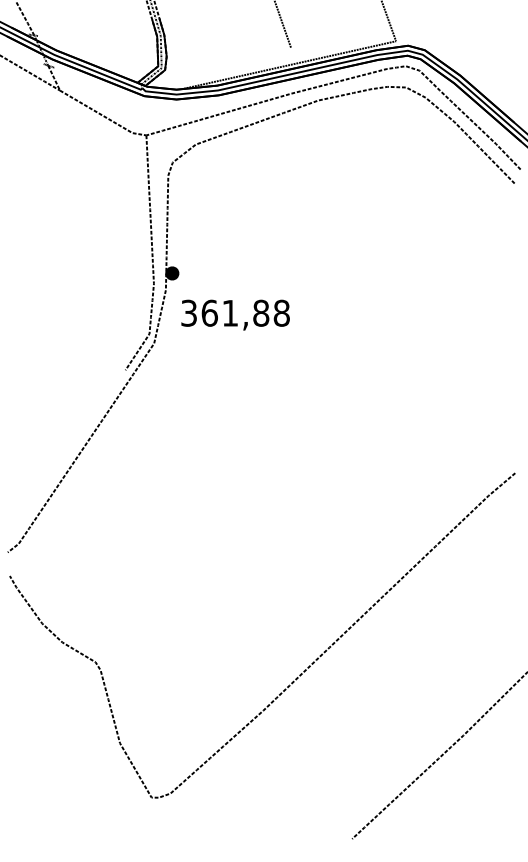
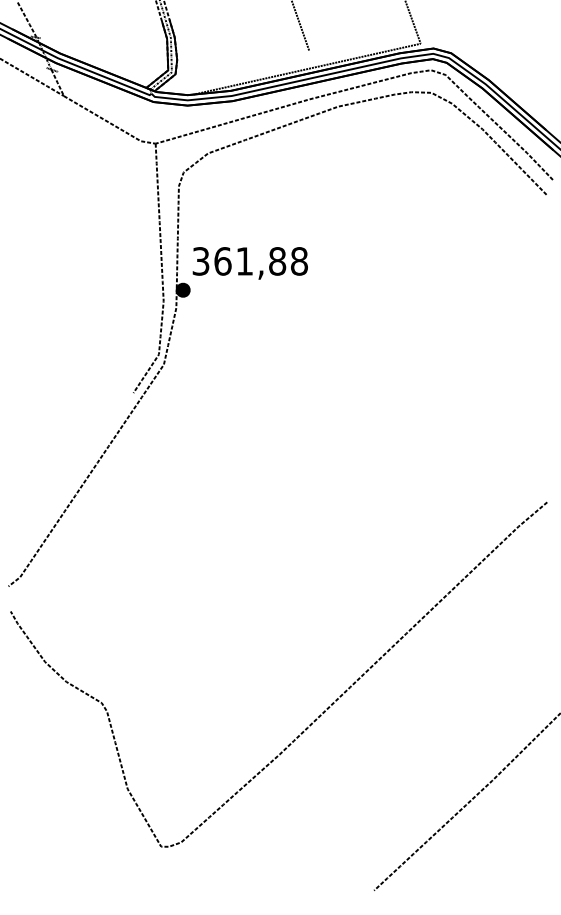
text: (235, 314) -> (250, 262), moved

